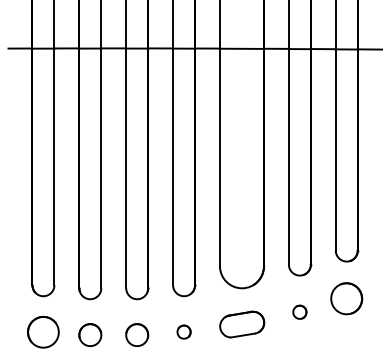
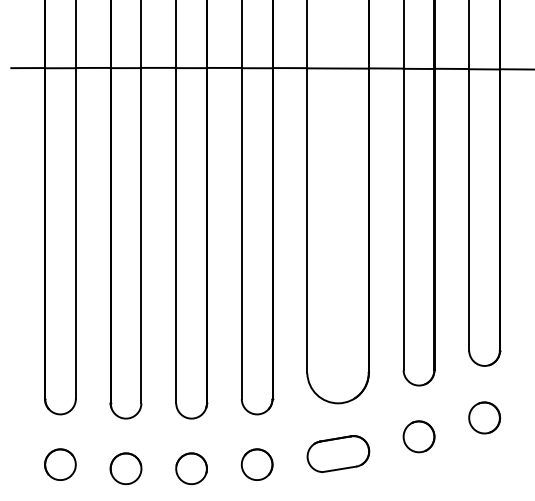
part: (346, 298) -> (484, 417), size x0.71
part: (299, 312) -> (418, 436), size x1.67
part: (43, 332) -> (60, 464), size x0.71
part: (183, 332) -> (256, 464), size x1.67

